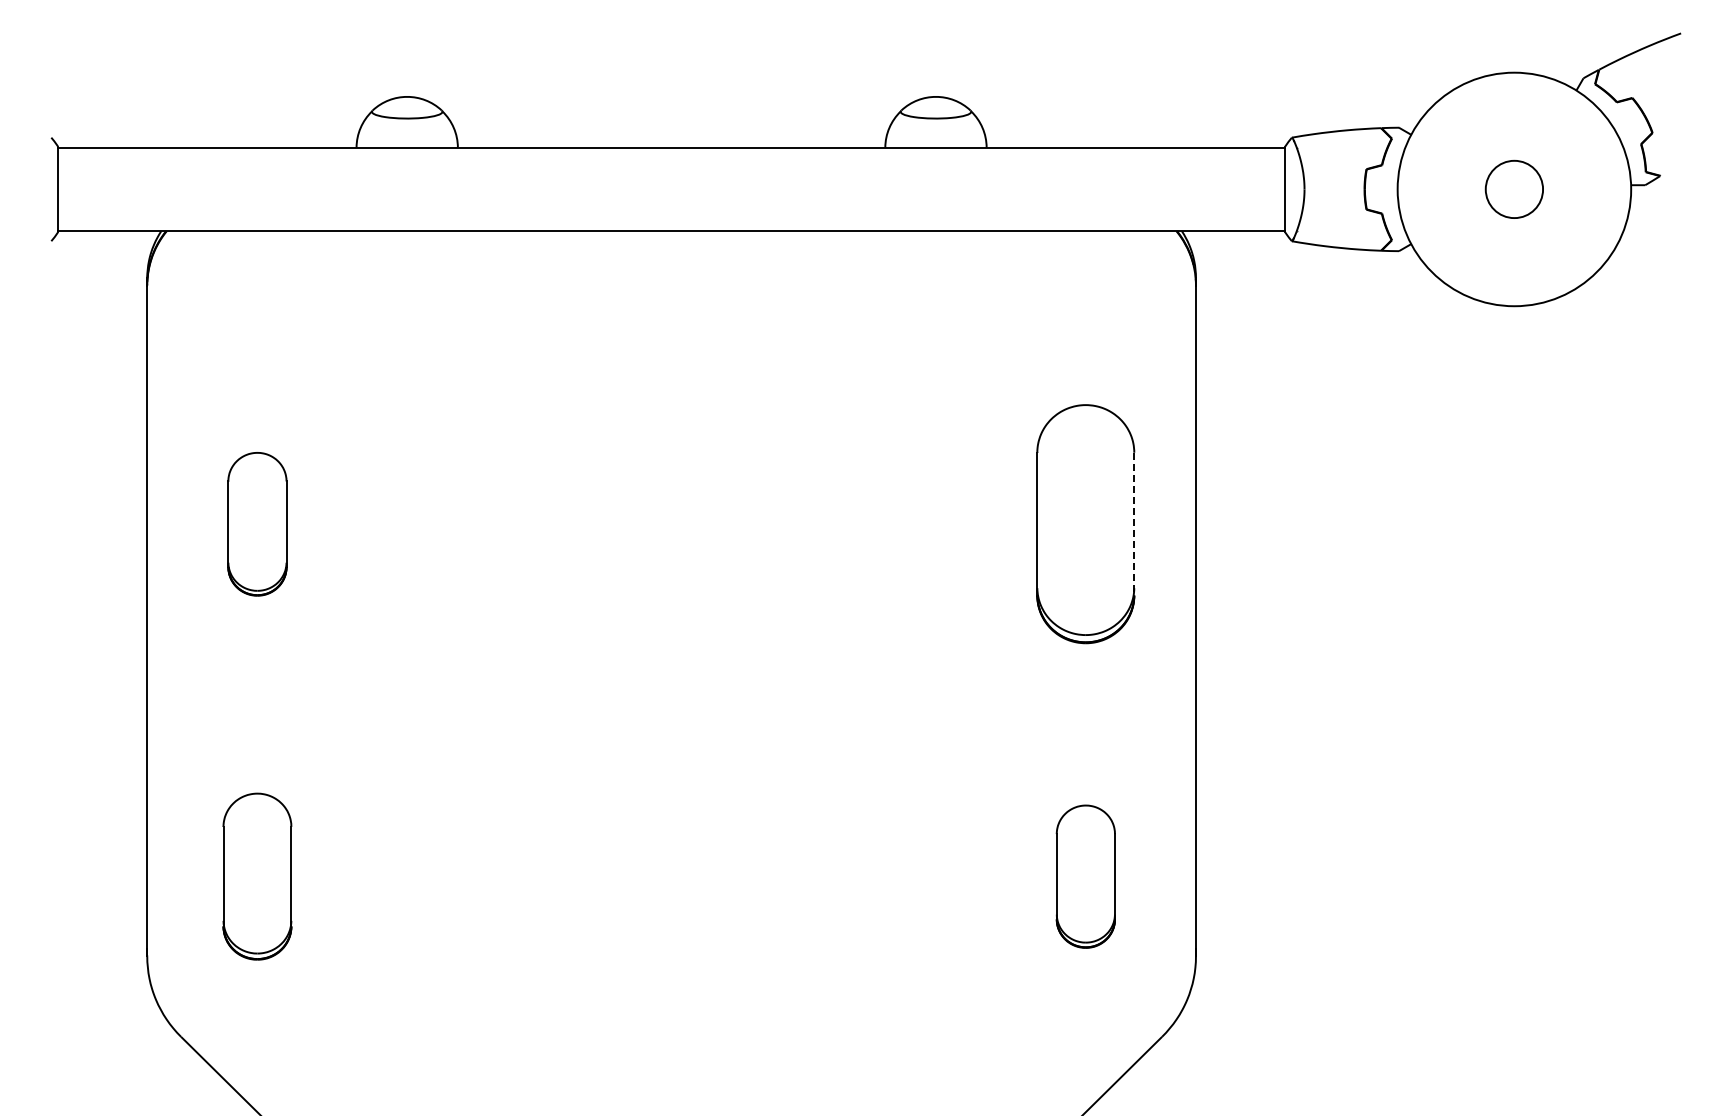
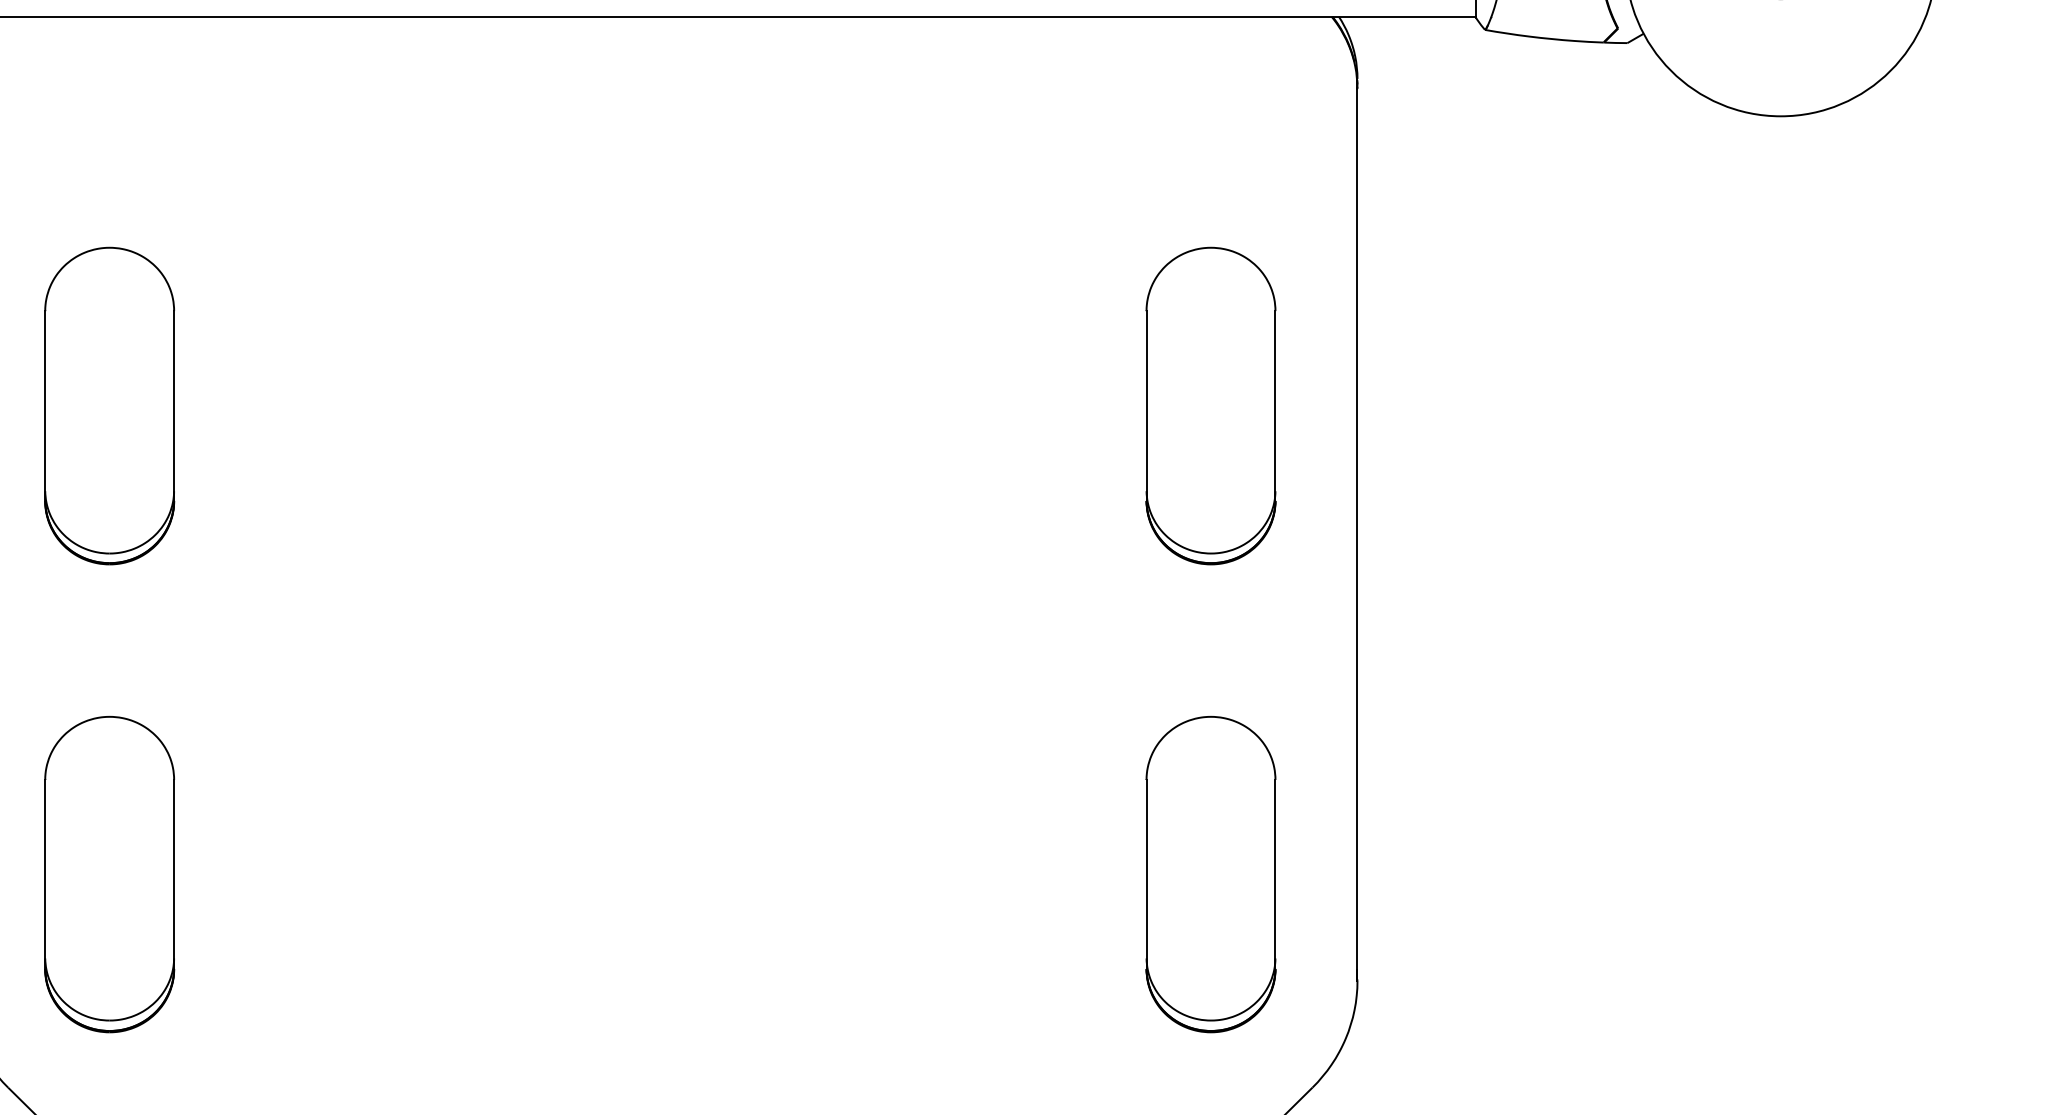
part: (257, 524) -> (109, 406), size x1.67
line: (1134, 524) -> (1275, 406), dashed -> solid
part: (257, 876) -> (109, 874), size x1.43
part: (1085, 876) -> (1210, 874), size x1.67

